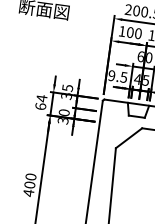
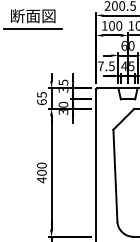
line: (41, 23) -> (32, 28), added
text: (111, 75) -> (100, 66), 9.5 -> 7.5
text: (41, 97) -> (41, 94), 64 -> 65

